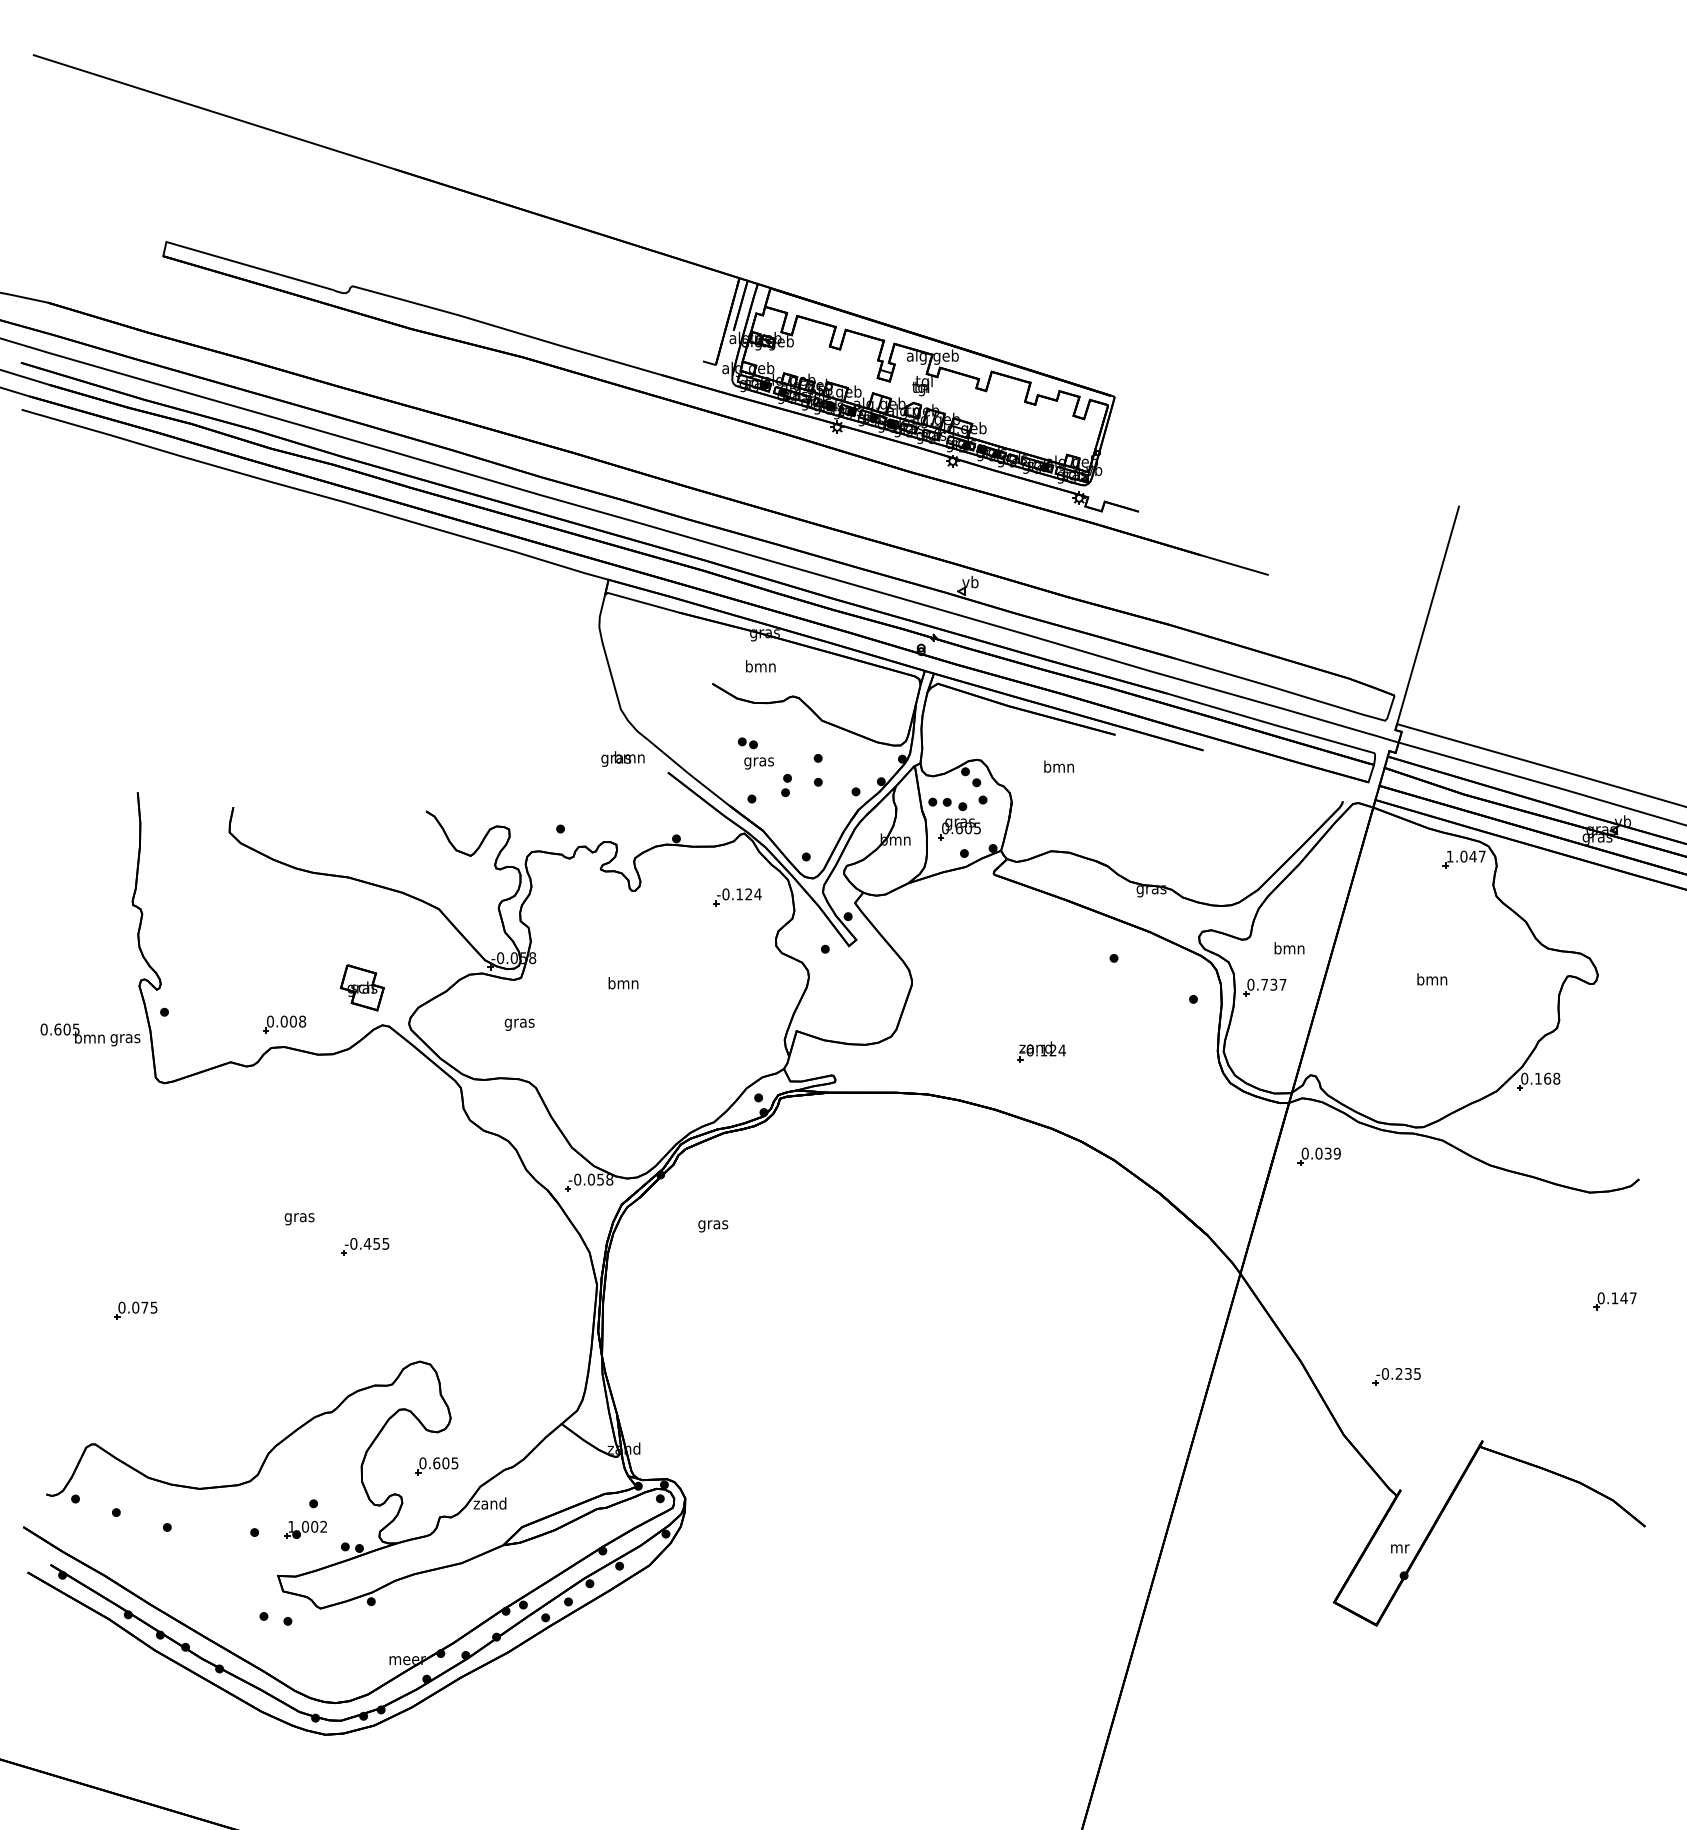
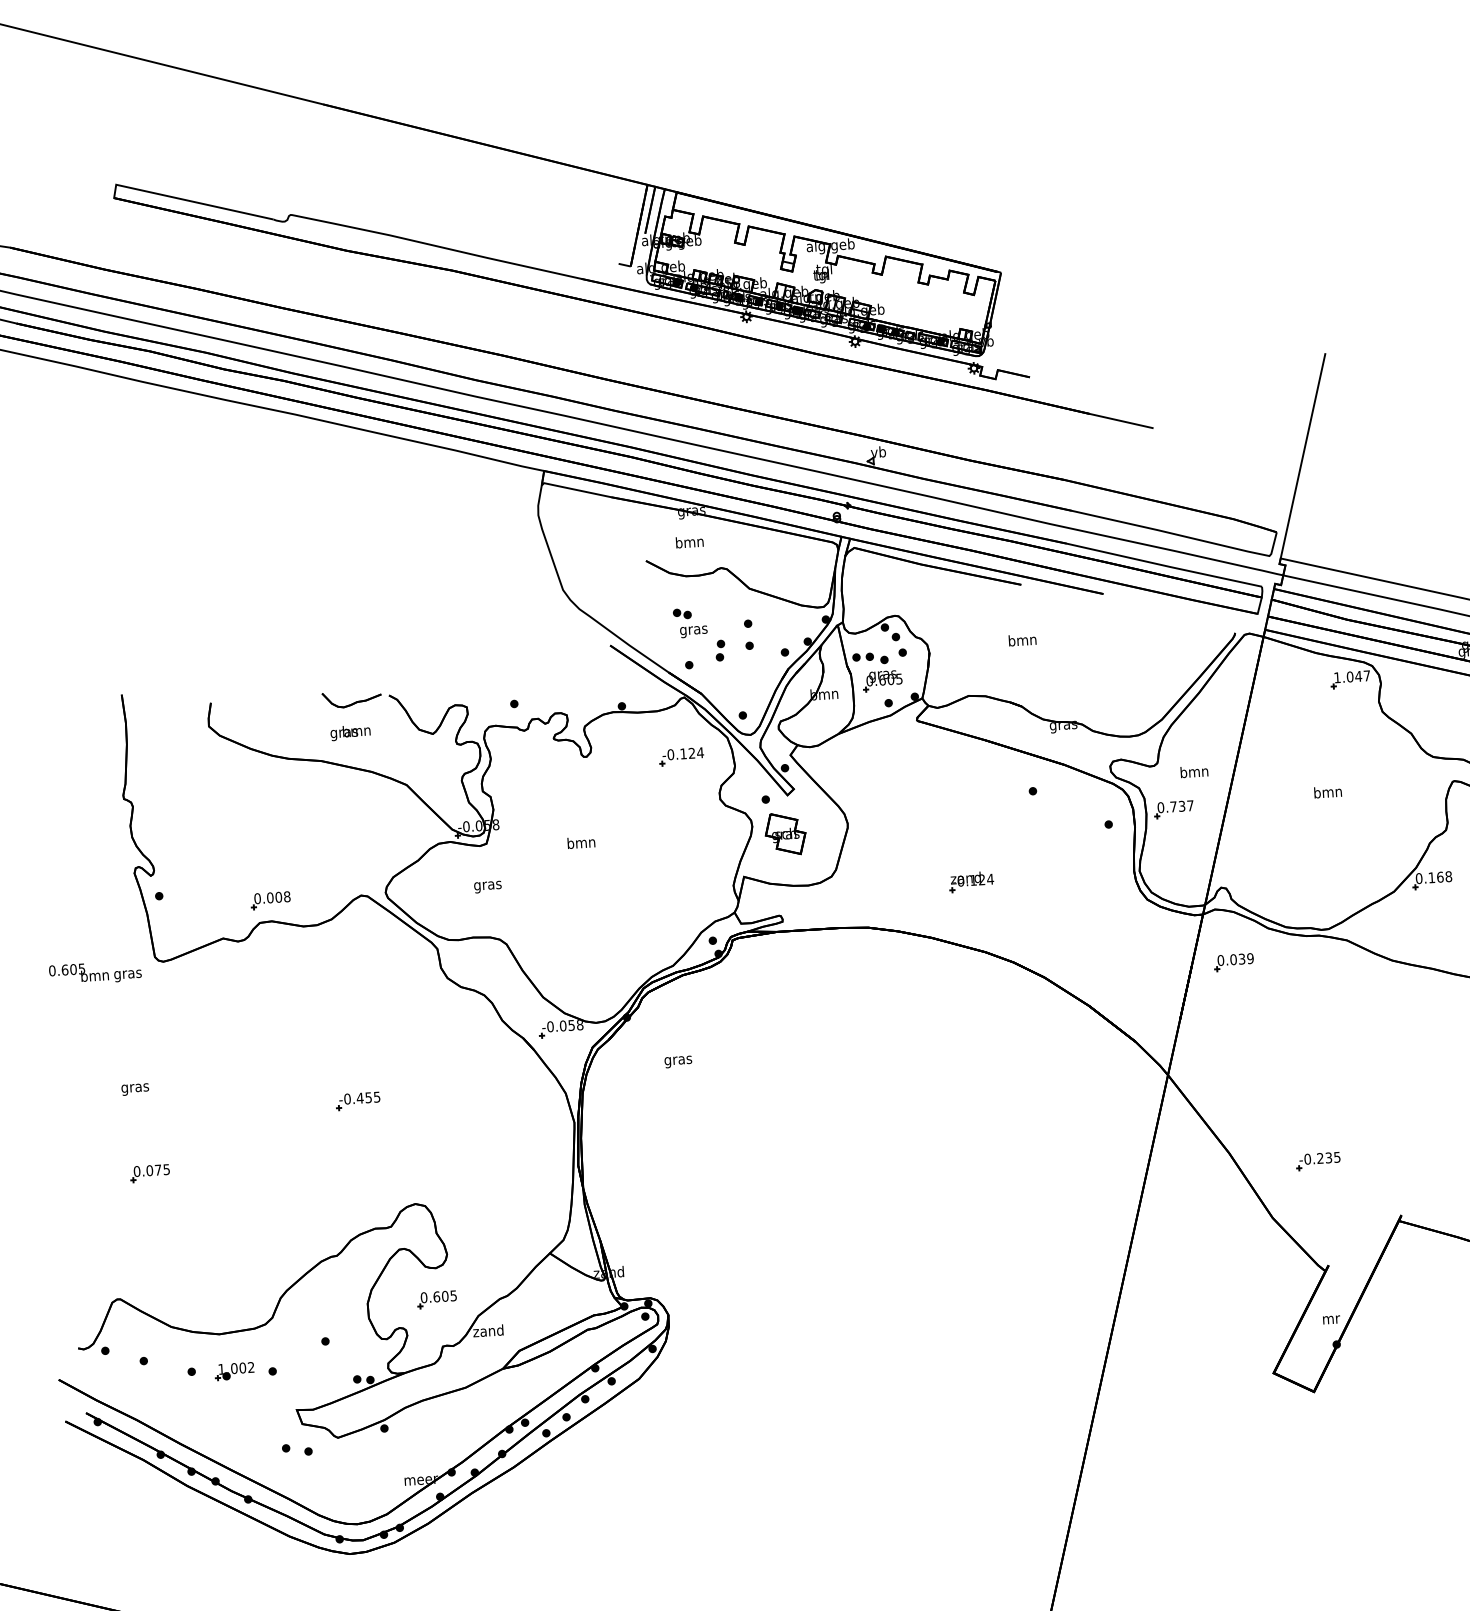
text: (622, 758) -> (350, 732), moved
text: (1058, 766) -> (1022, 640), moved
part: (385, 813) -> (351, 699), added
part: (361, 987) -> (784, 833), moved
text: (90, 1034) -> (95, 972), moved
text: (299, 1219) -> (135, 1089), moved
part: (305, 1529) -> (234, 1370), moved

